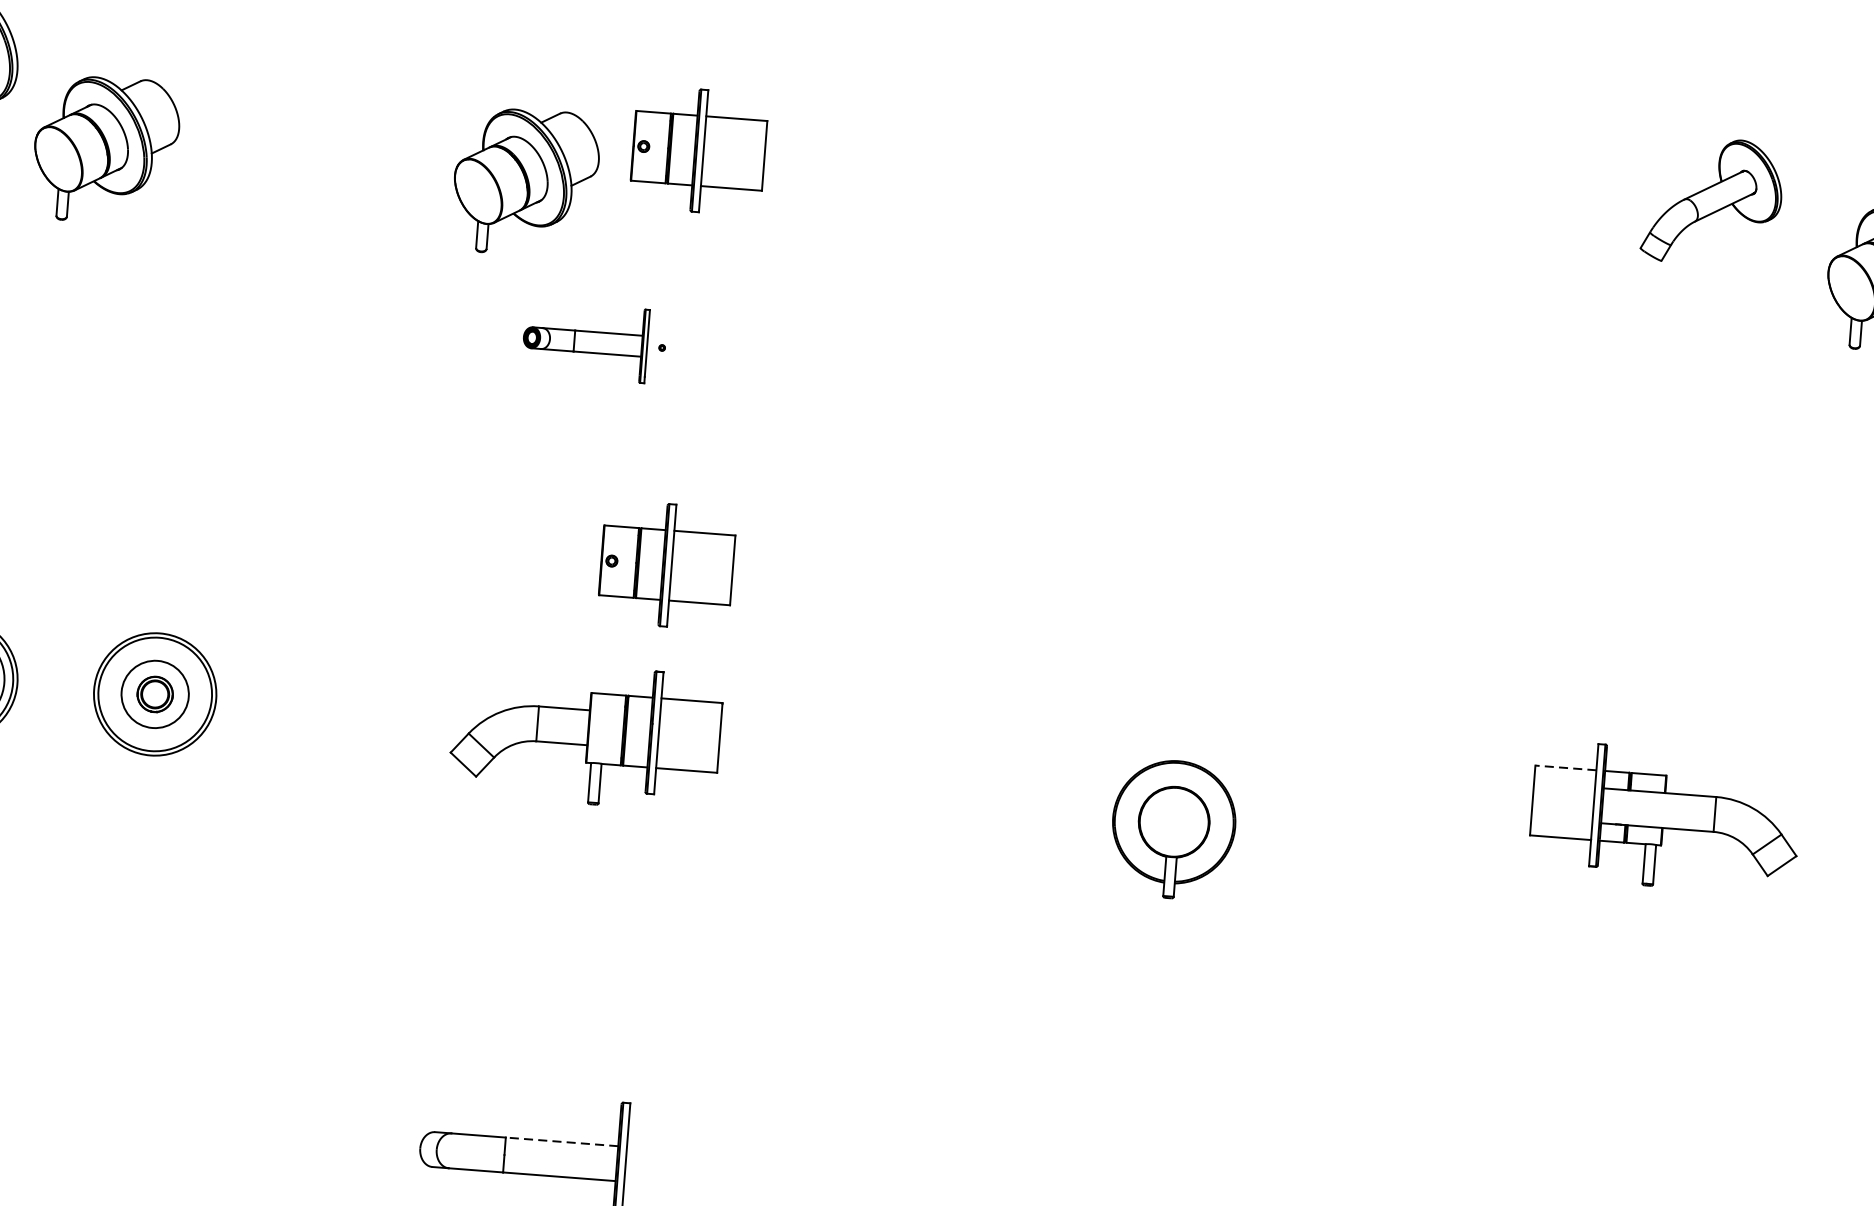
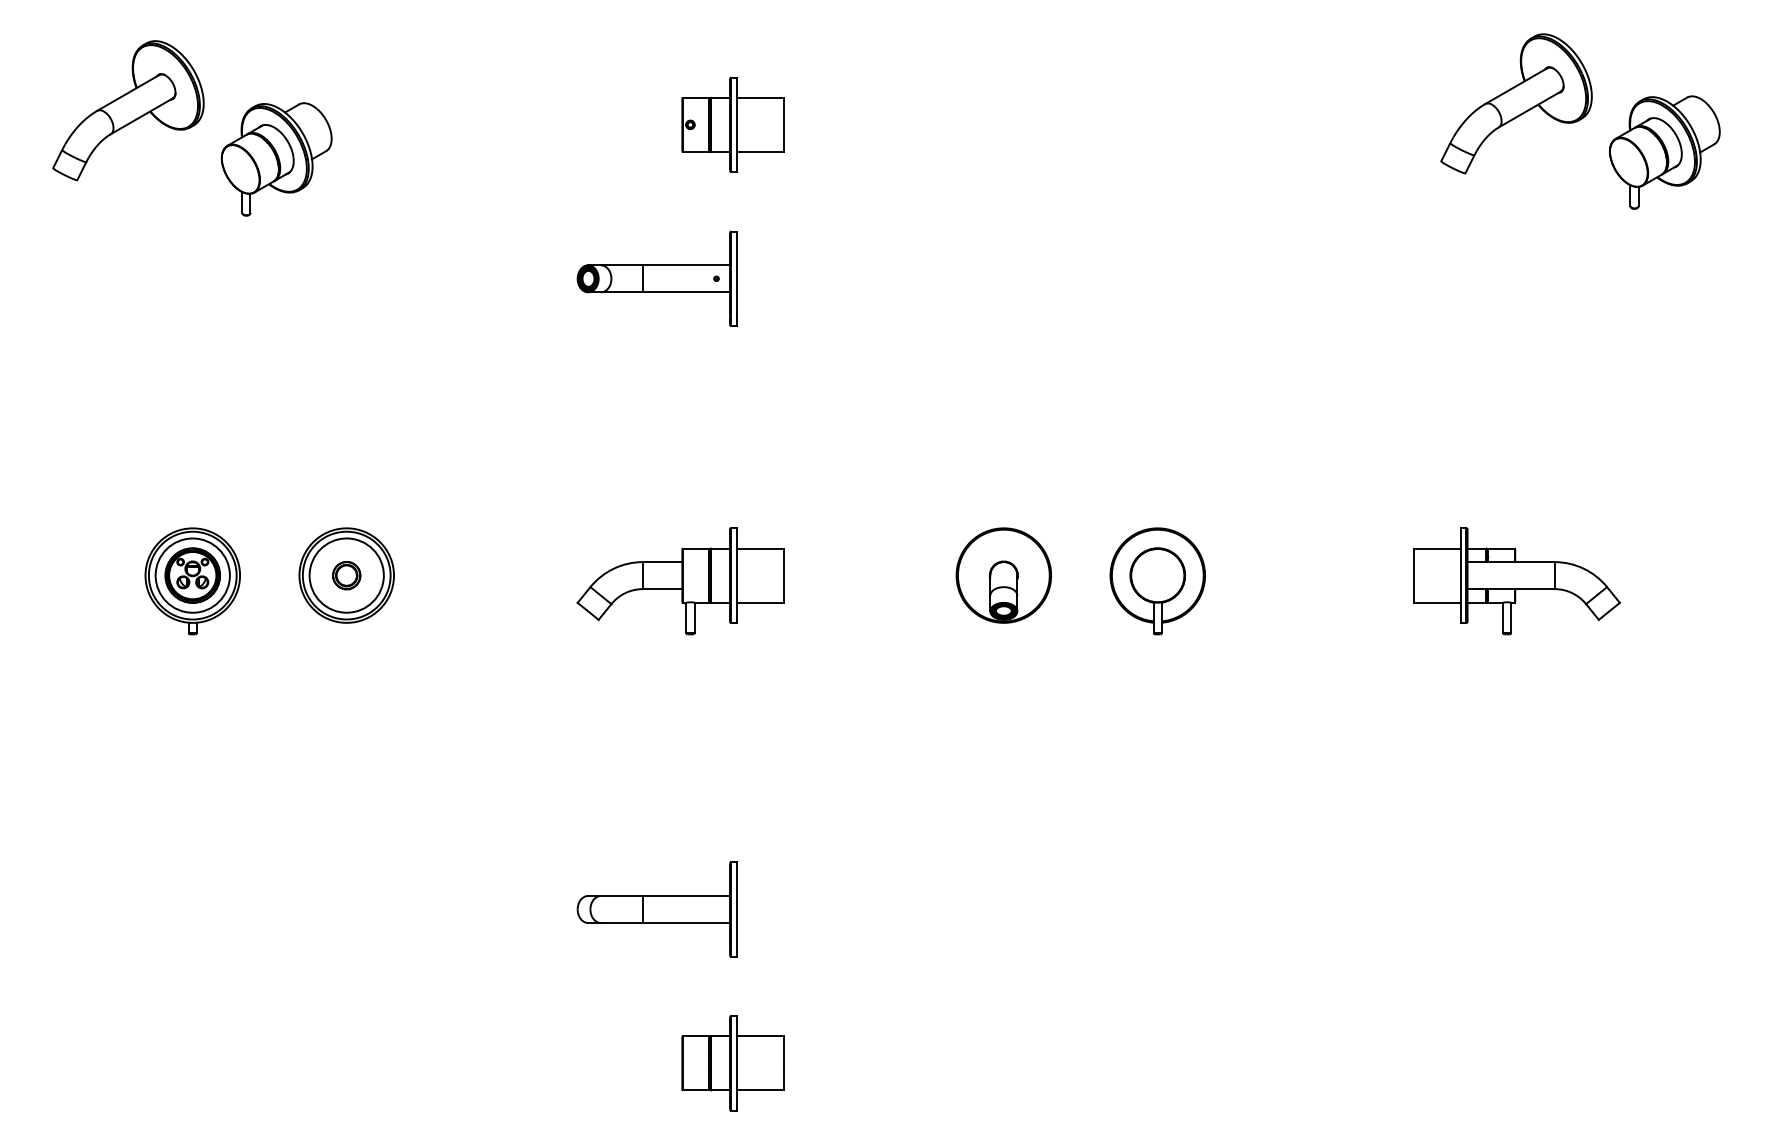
part: (525, 182) -> (601, 159), removed
part: (1712, 201) -> (1516, 103), size x1.43
part: (584, 341) -> (656, 278), size x1.67
part: (666, 564) -> (732, 445), removed
circle: (154, 694) -> (346, 575), size x1.43
part: (1003, 759) -> (1003, 575), added
line: (1566, 767) -> (1437, 548), dashed -> solid
part: (1173, 829) -> (1157, 581), moved
line: (562, 1141) -> (686, 895), dashed -> solid

